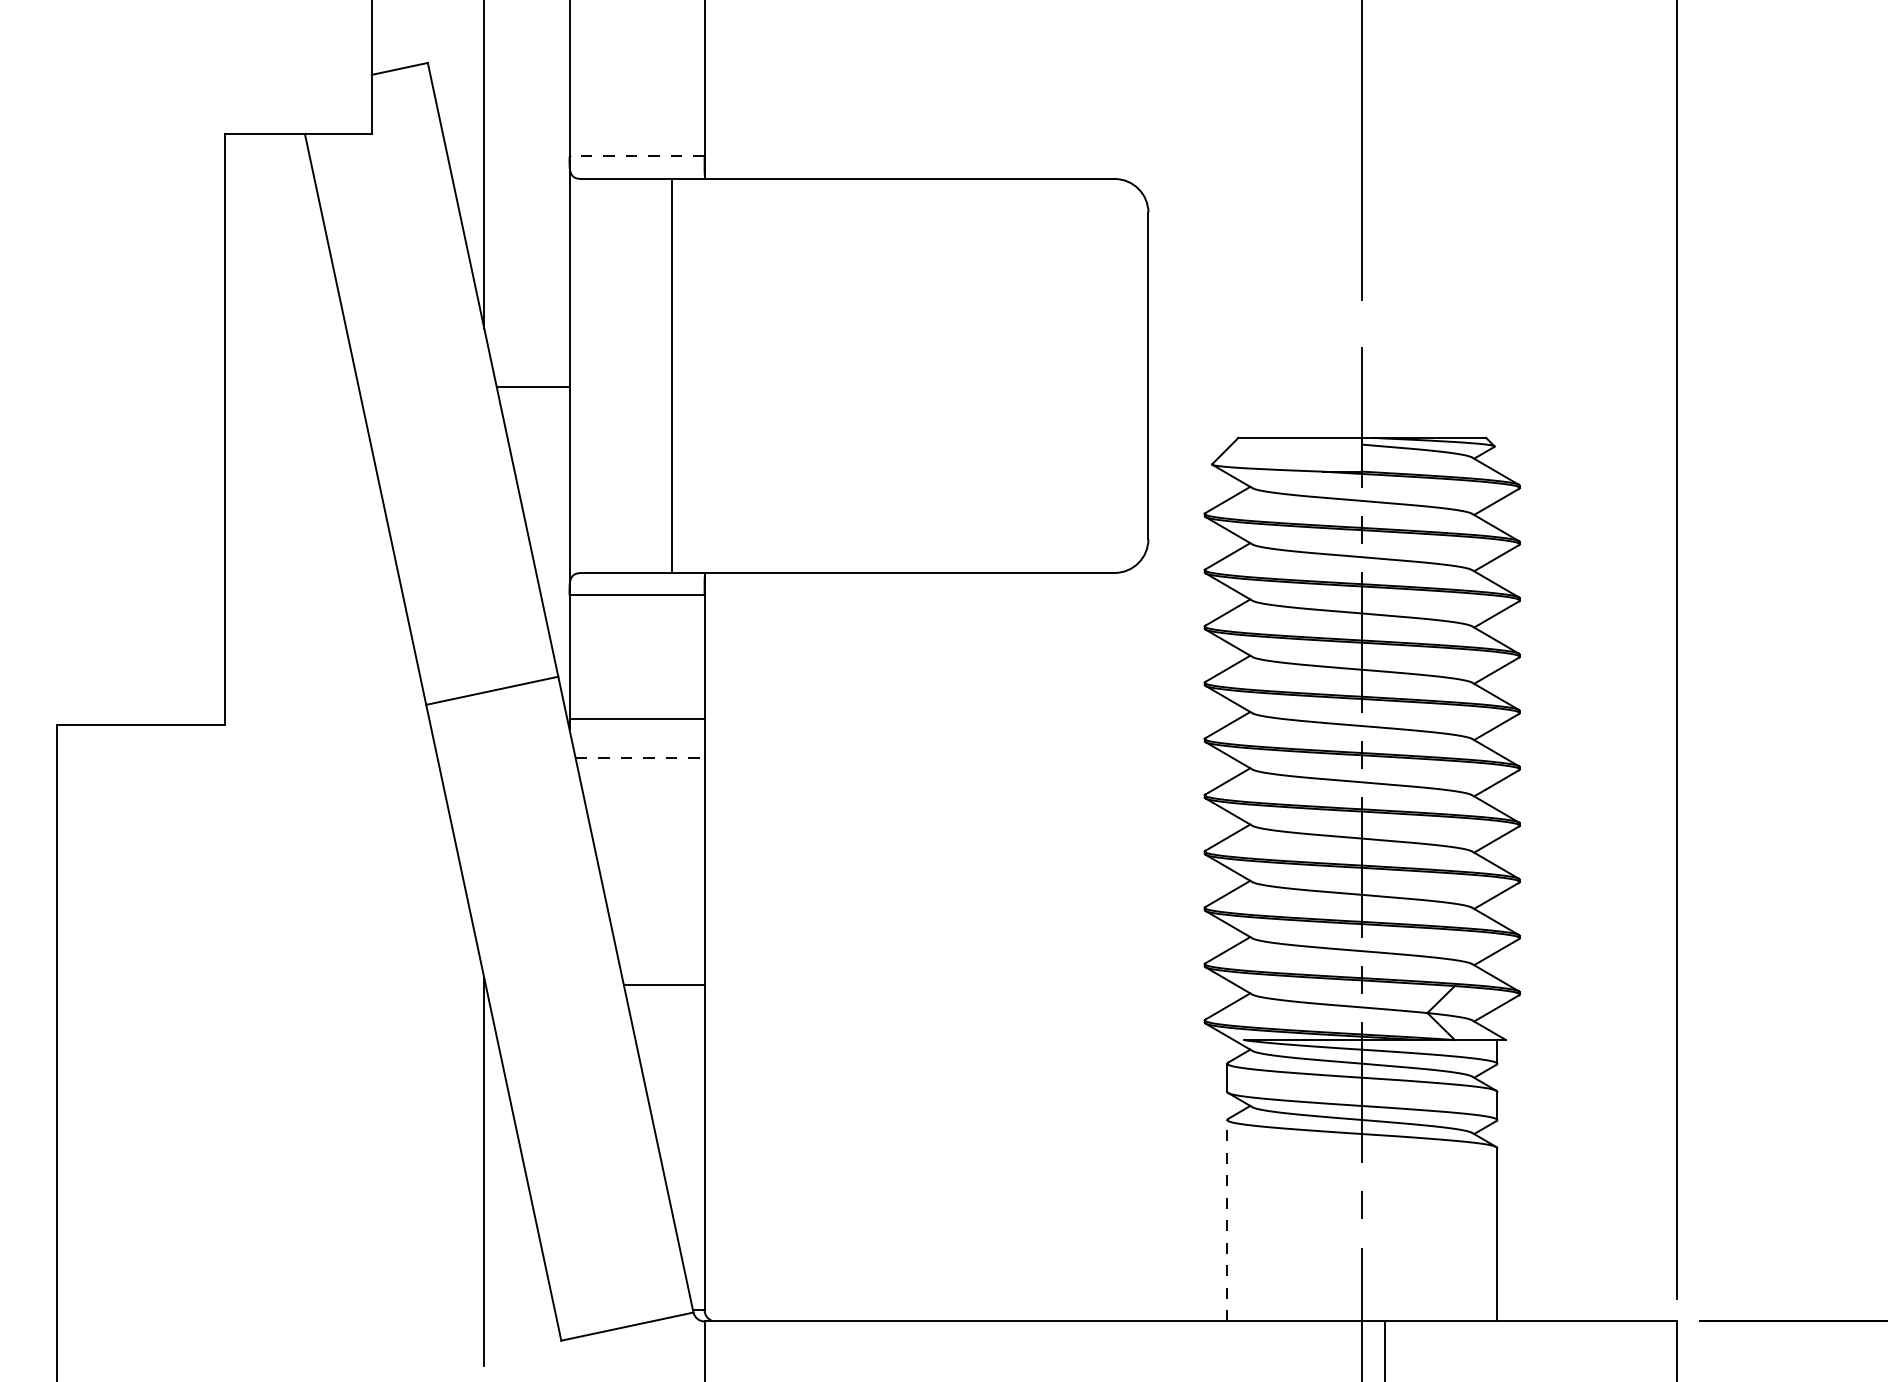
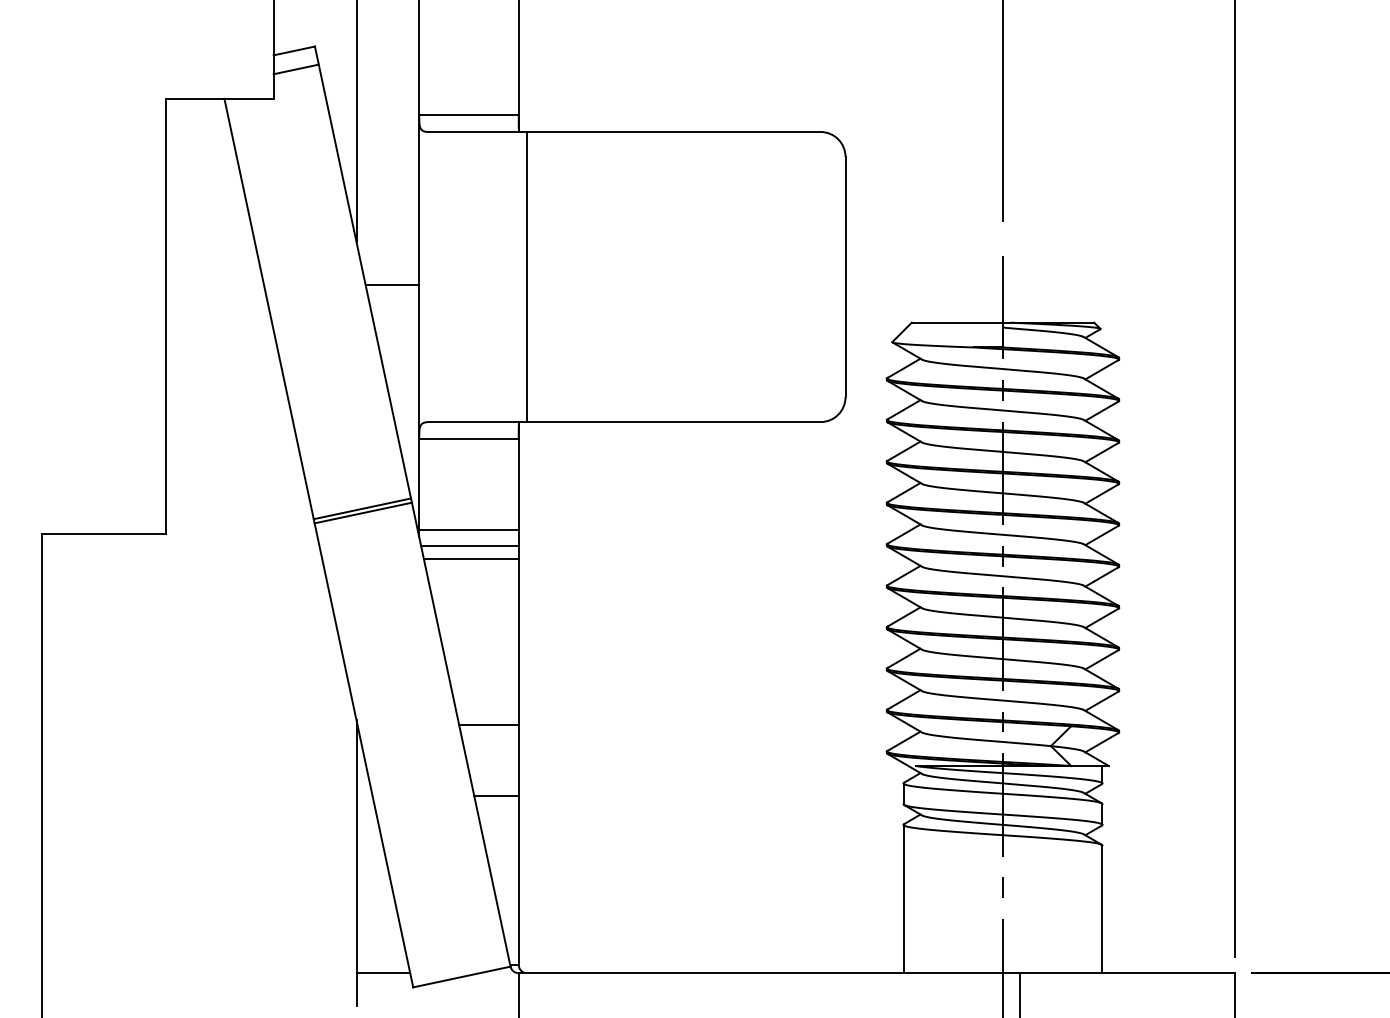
line: (402, 93) -> (296, 69), added
line: (637, 156) -> (469, 115), dashed -> solid
line: (671, 375) -> (526, 276), moved
line: (493, 696) -> (363, 513), added
line: (638, 741) -> (470, 546), added
line: (640, 758) -> (471, 558), dashed -> solid
line: (674, 1080) -> (496, 795), added
line: (1227, 1220) -> (903, 898), dashed -> solid
line: (520, 1321) -> (383, 973), added

